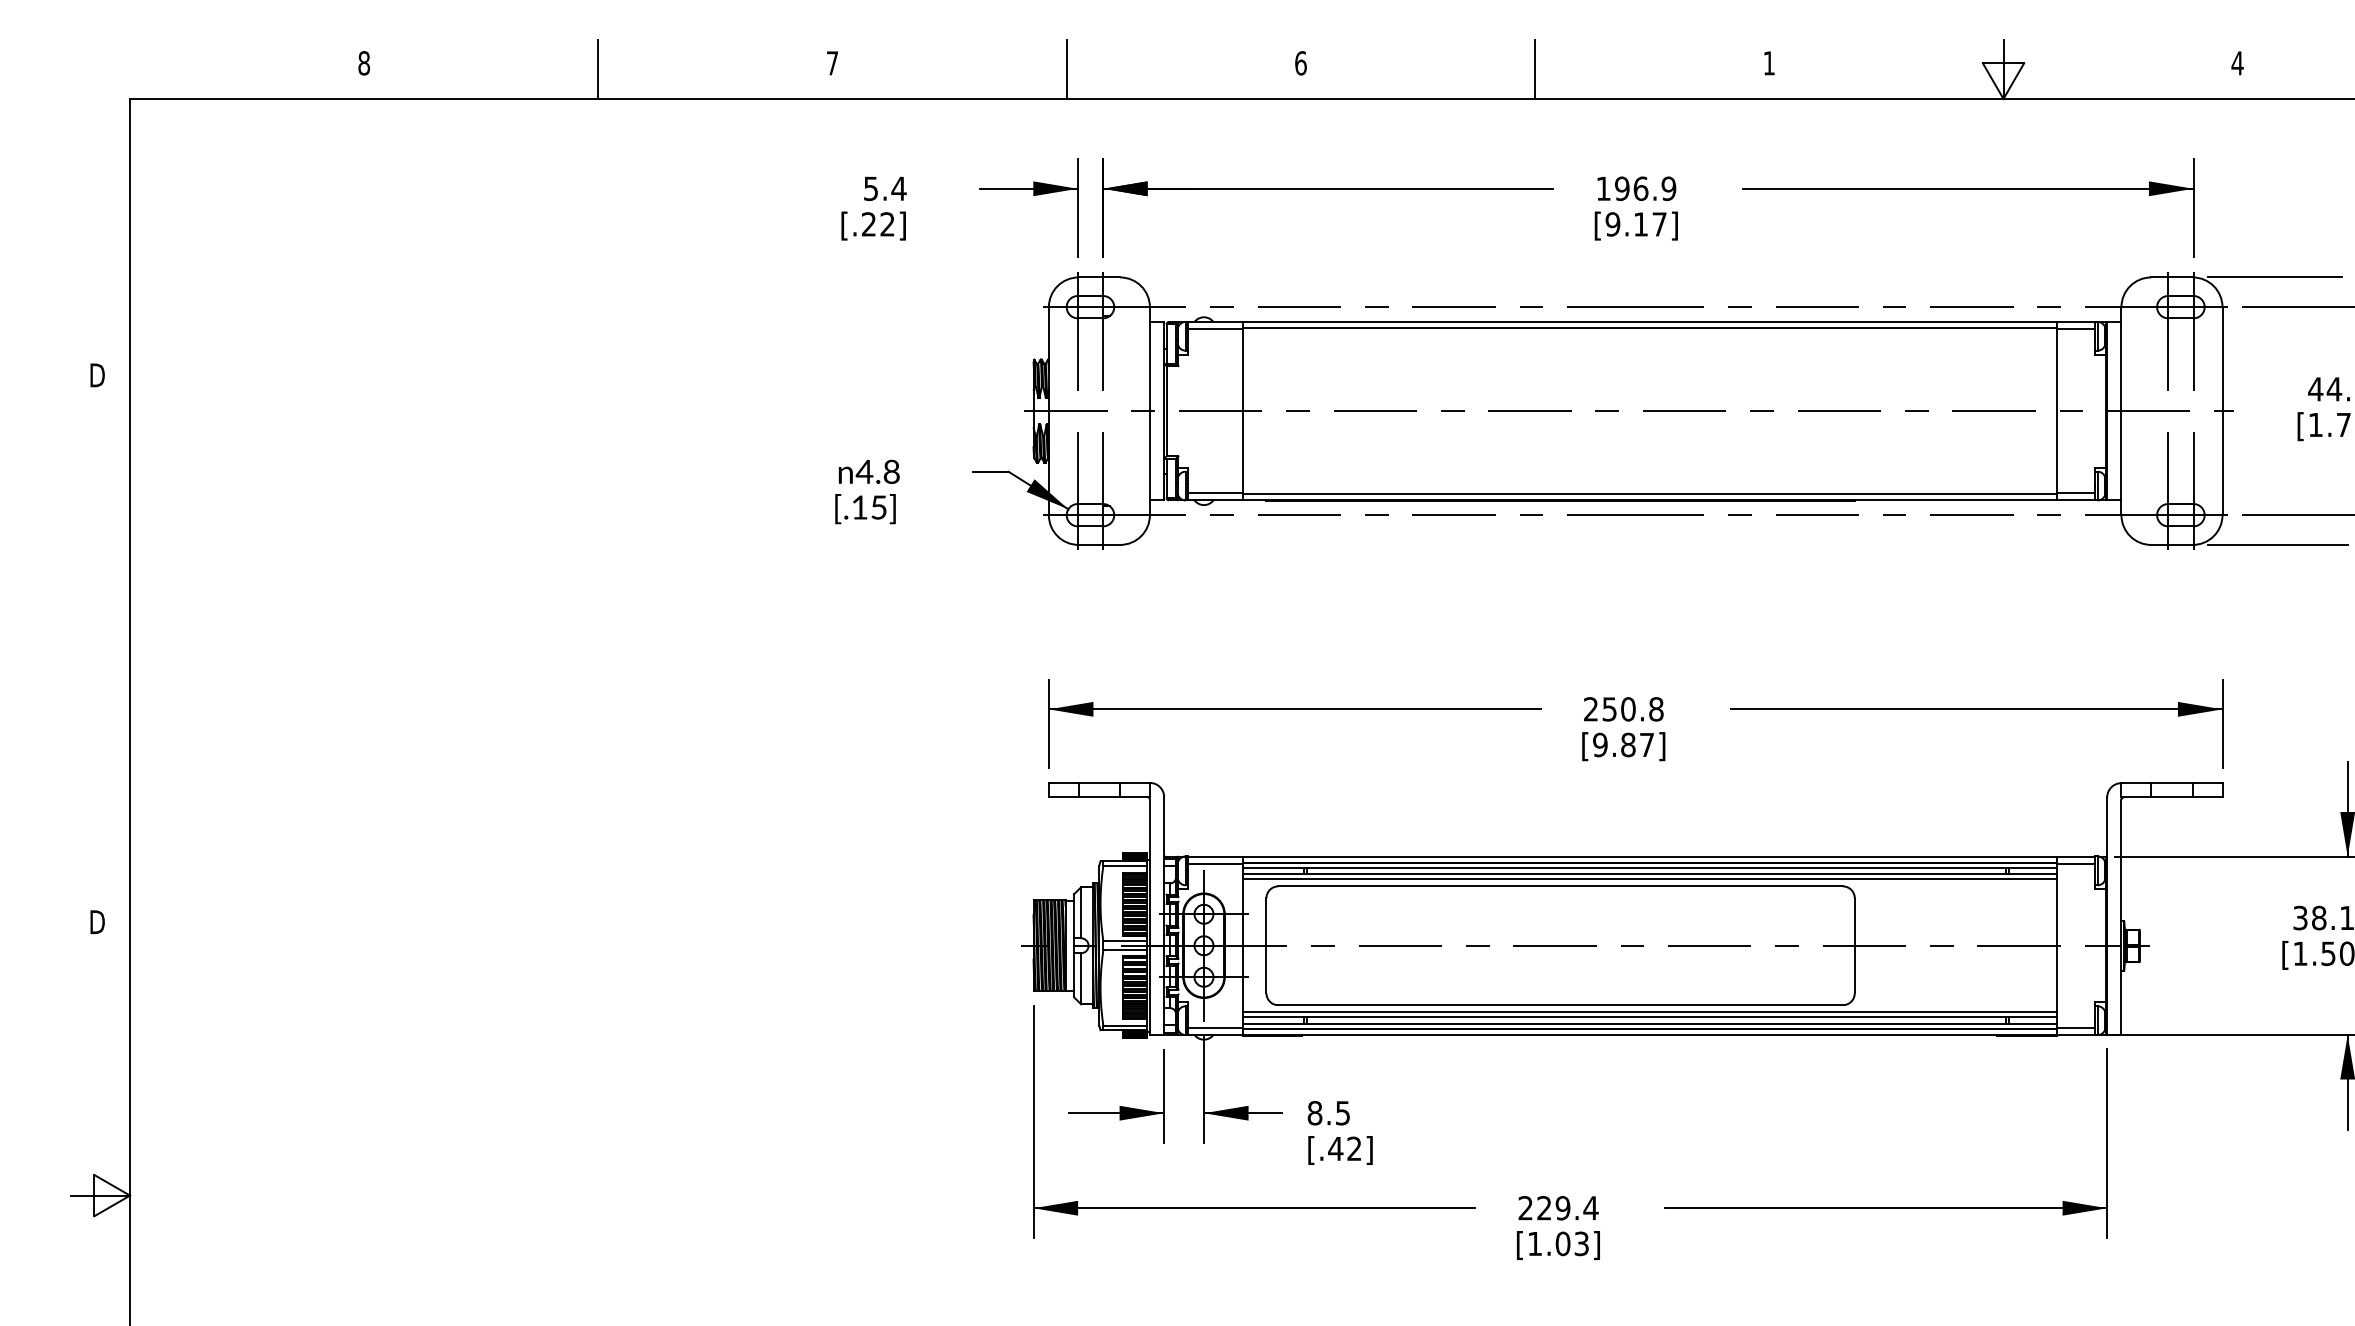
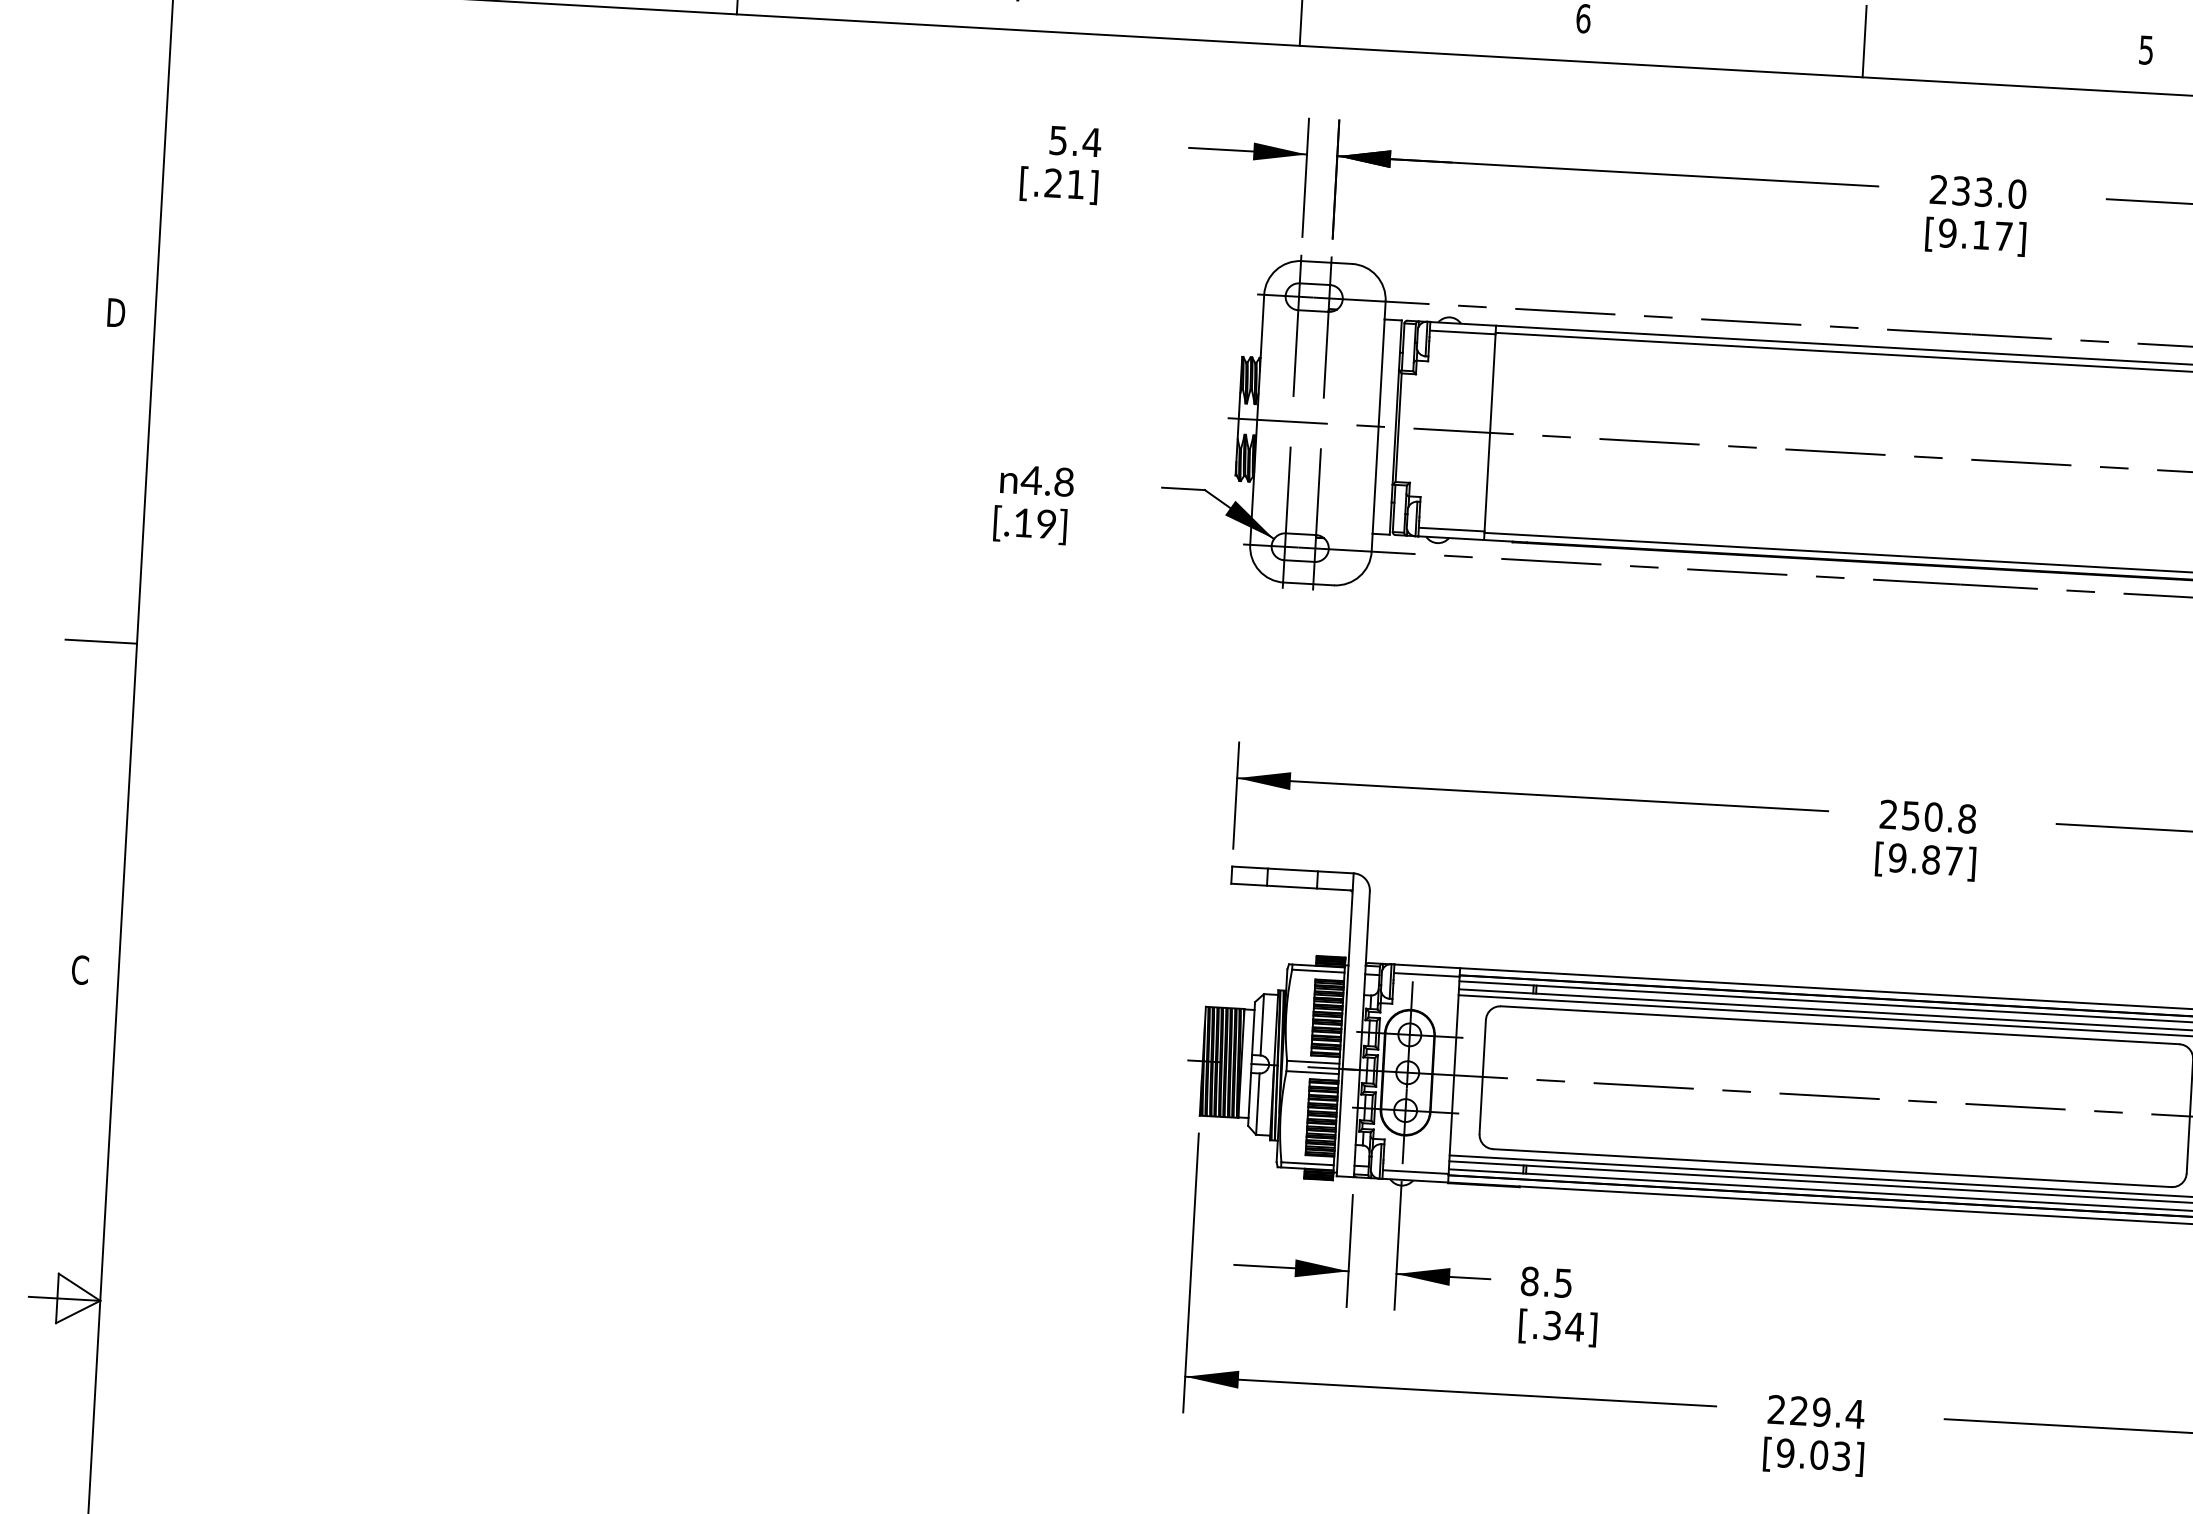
text: (1768, 63) -> (2145, 50), 1 -> 5
text: (1636, 188) -> (1978, 191), 196.9 -> 233.0
text: (887, 224) -> (1075, 184), [.22] -> [.21]
text: (878, 507) -> (1045, 524), [.15] -> [.19]
line: (100, 648) -> (101, 641), added
text: (97, 922) -> (79, 970), D -> C
text: (1345, 1148) -> (1564, 1325), [.42] -> [.34]
text: (1534, 1243) -> (1784, 1452), [1.03] -> [9.03]

